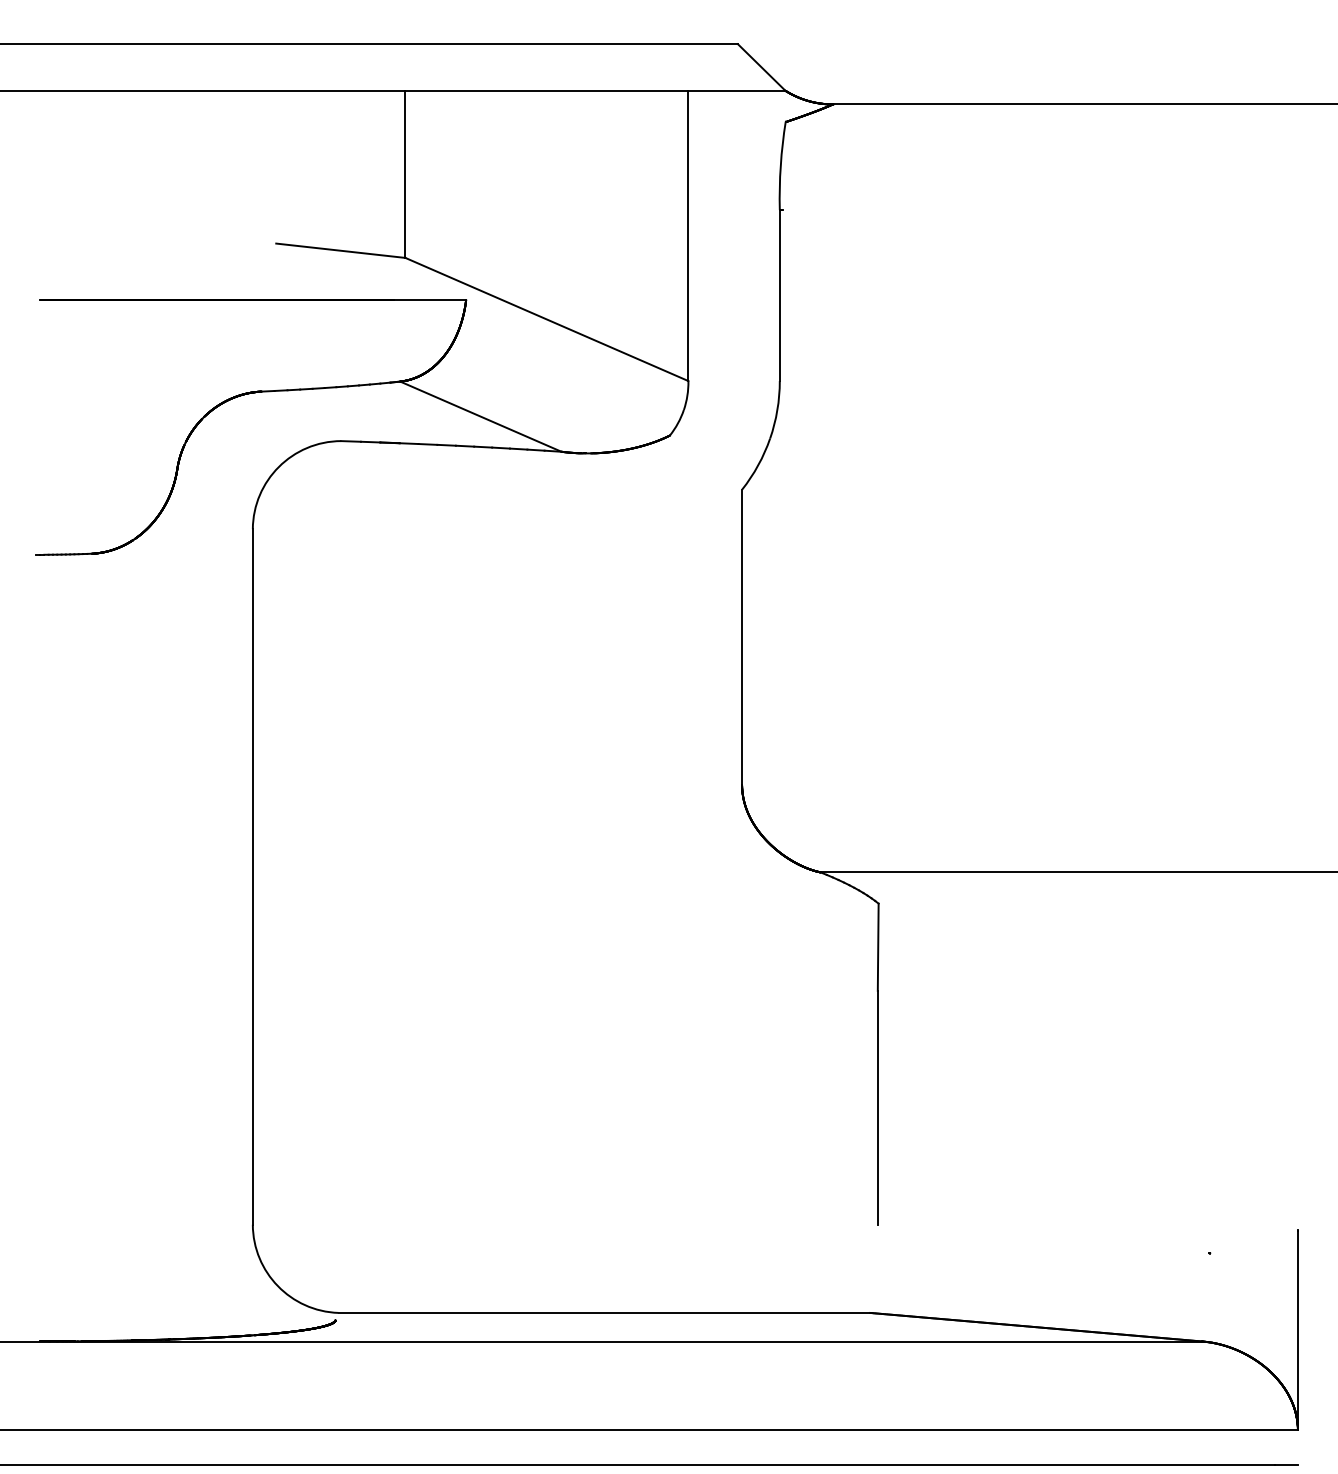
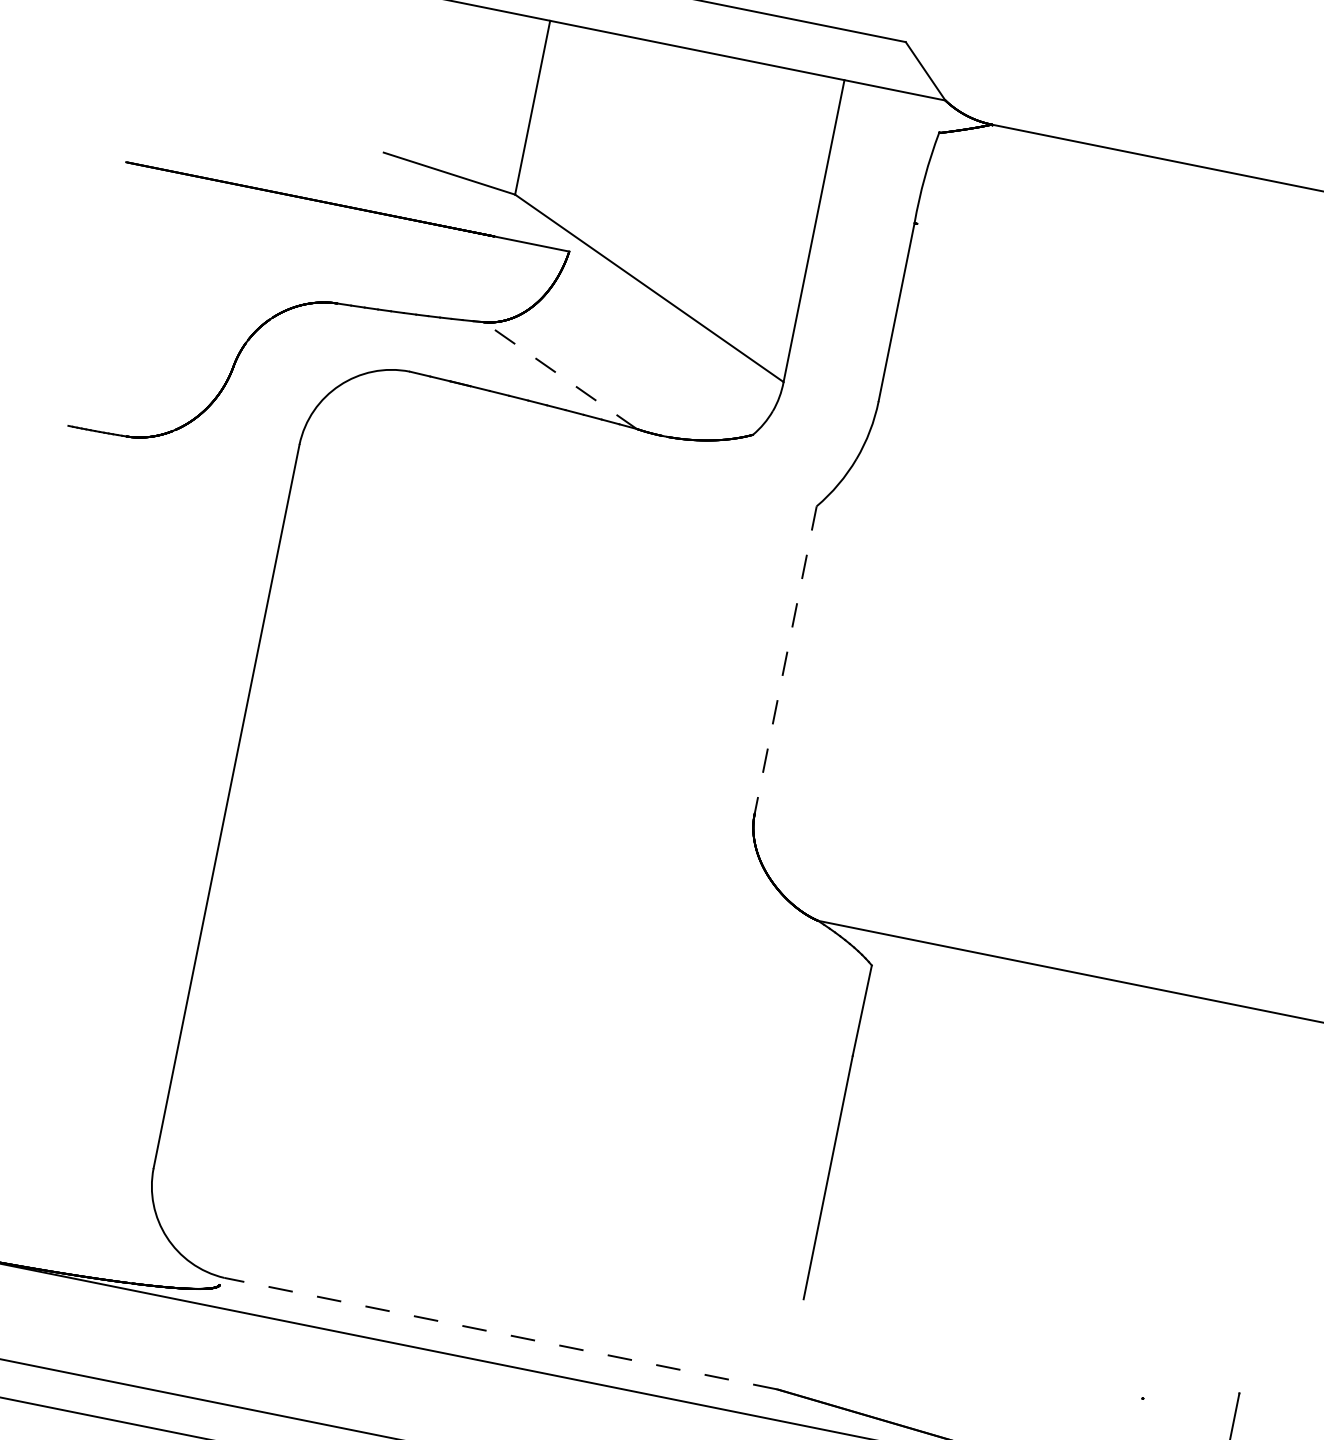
line: (480, 416) -> (559, 375), solid -> dashed
line: (742, 637) -> (786, 660), solid -> dashed
line: (604, 1312) -> (501, 1333), solid -> dashed

